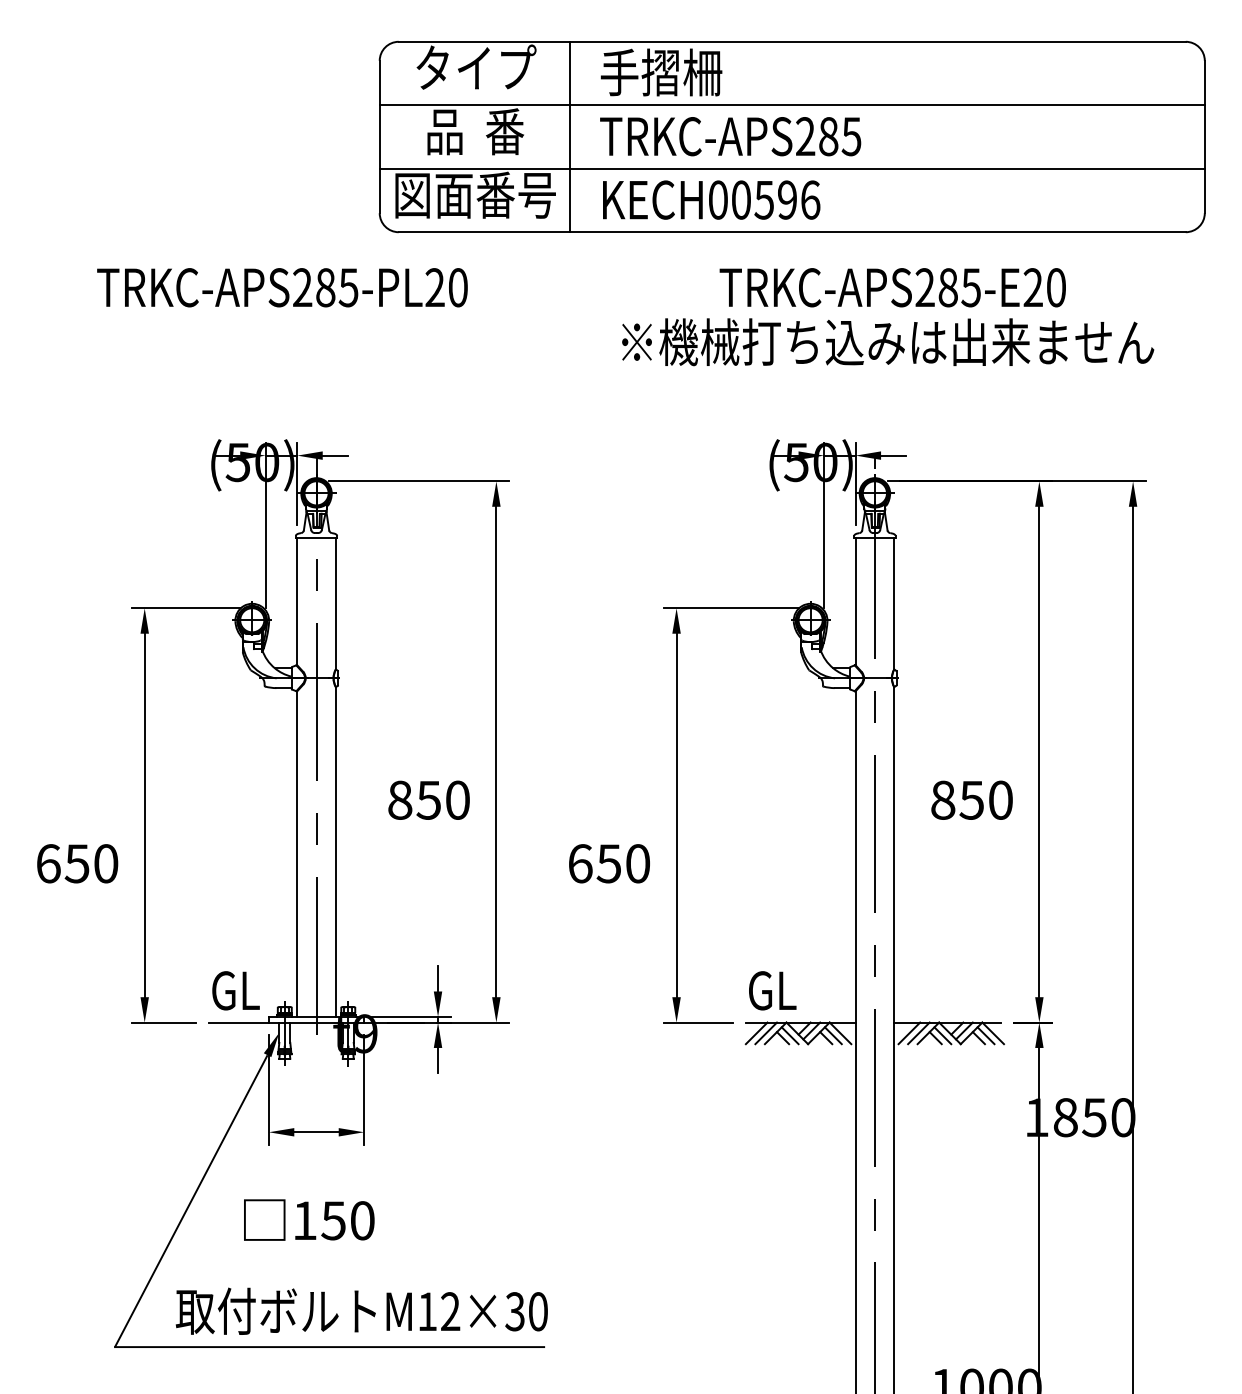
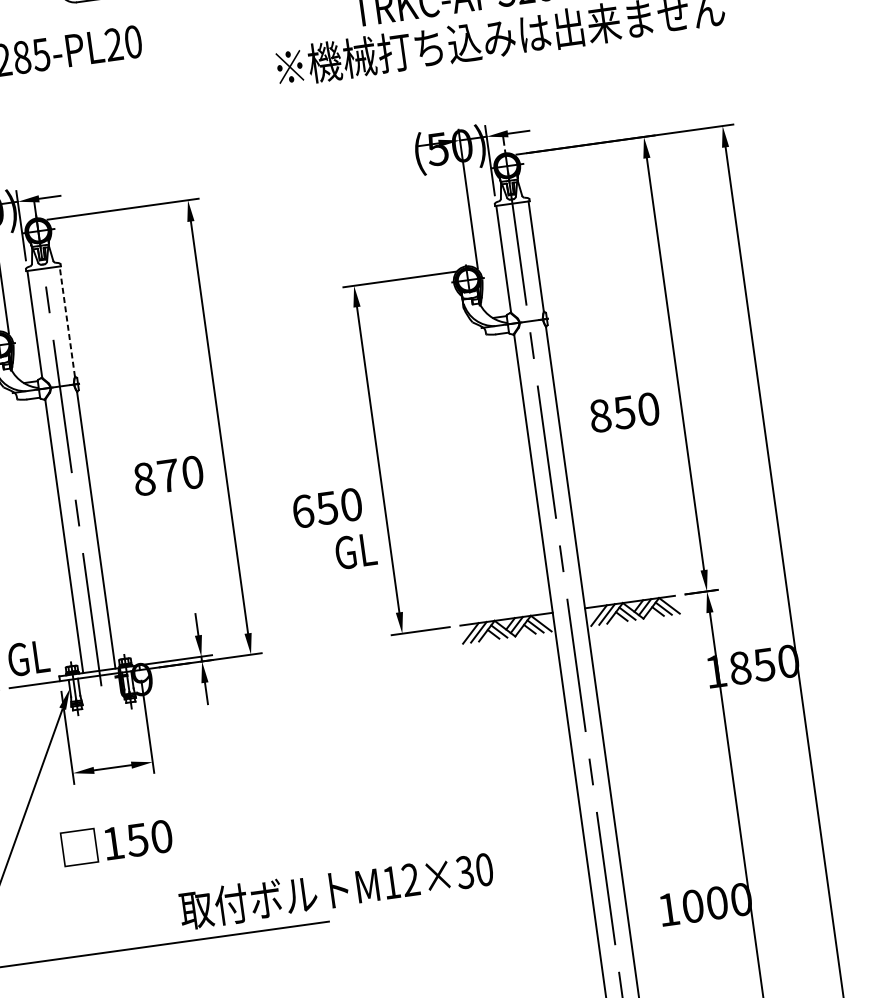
line: (335, 603) -> (67, 321), solid -> dashed
text: (428, 800) -> (168, 476), 850 -> 870
text: (772, 990) -> (355, 551), moved
text: (361, 1310) -> (335, 889), moved

